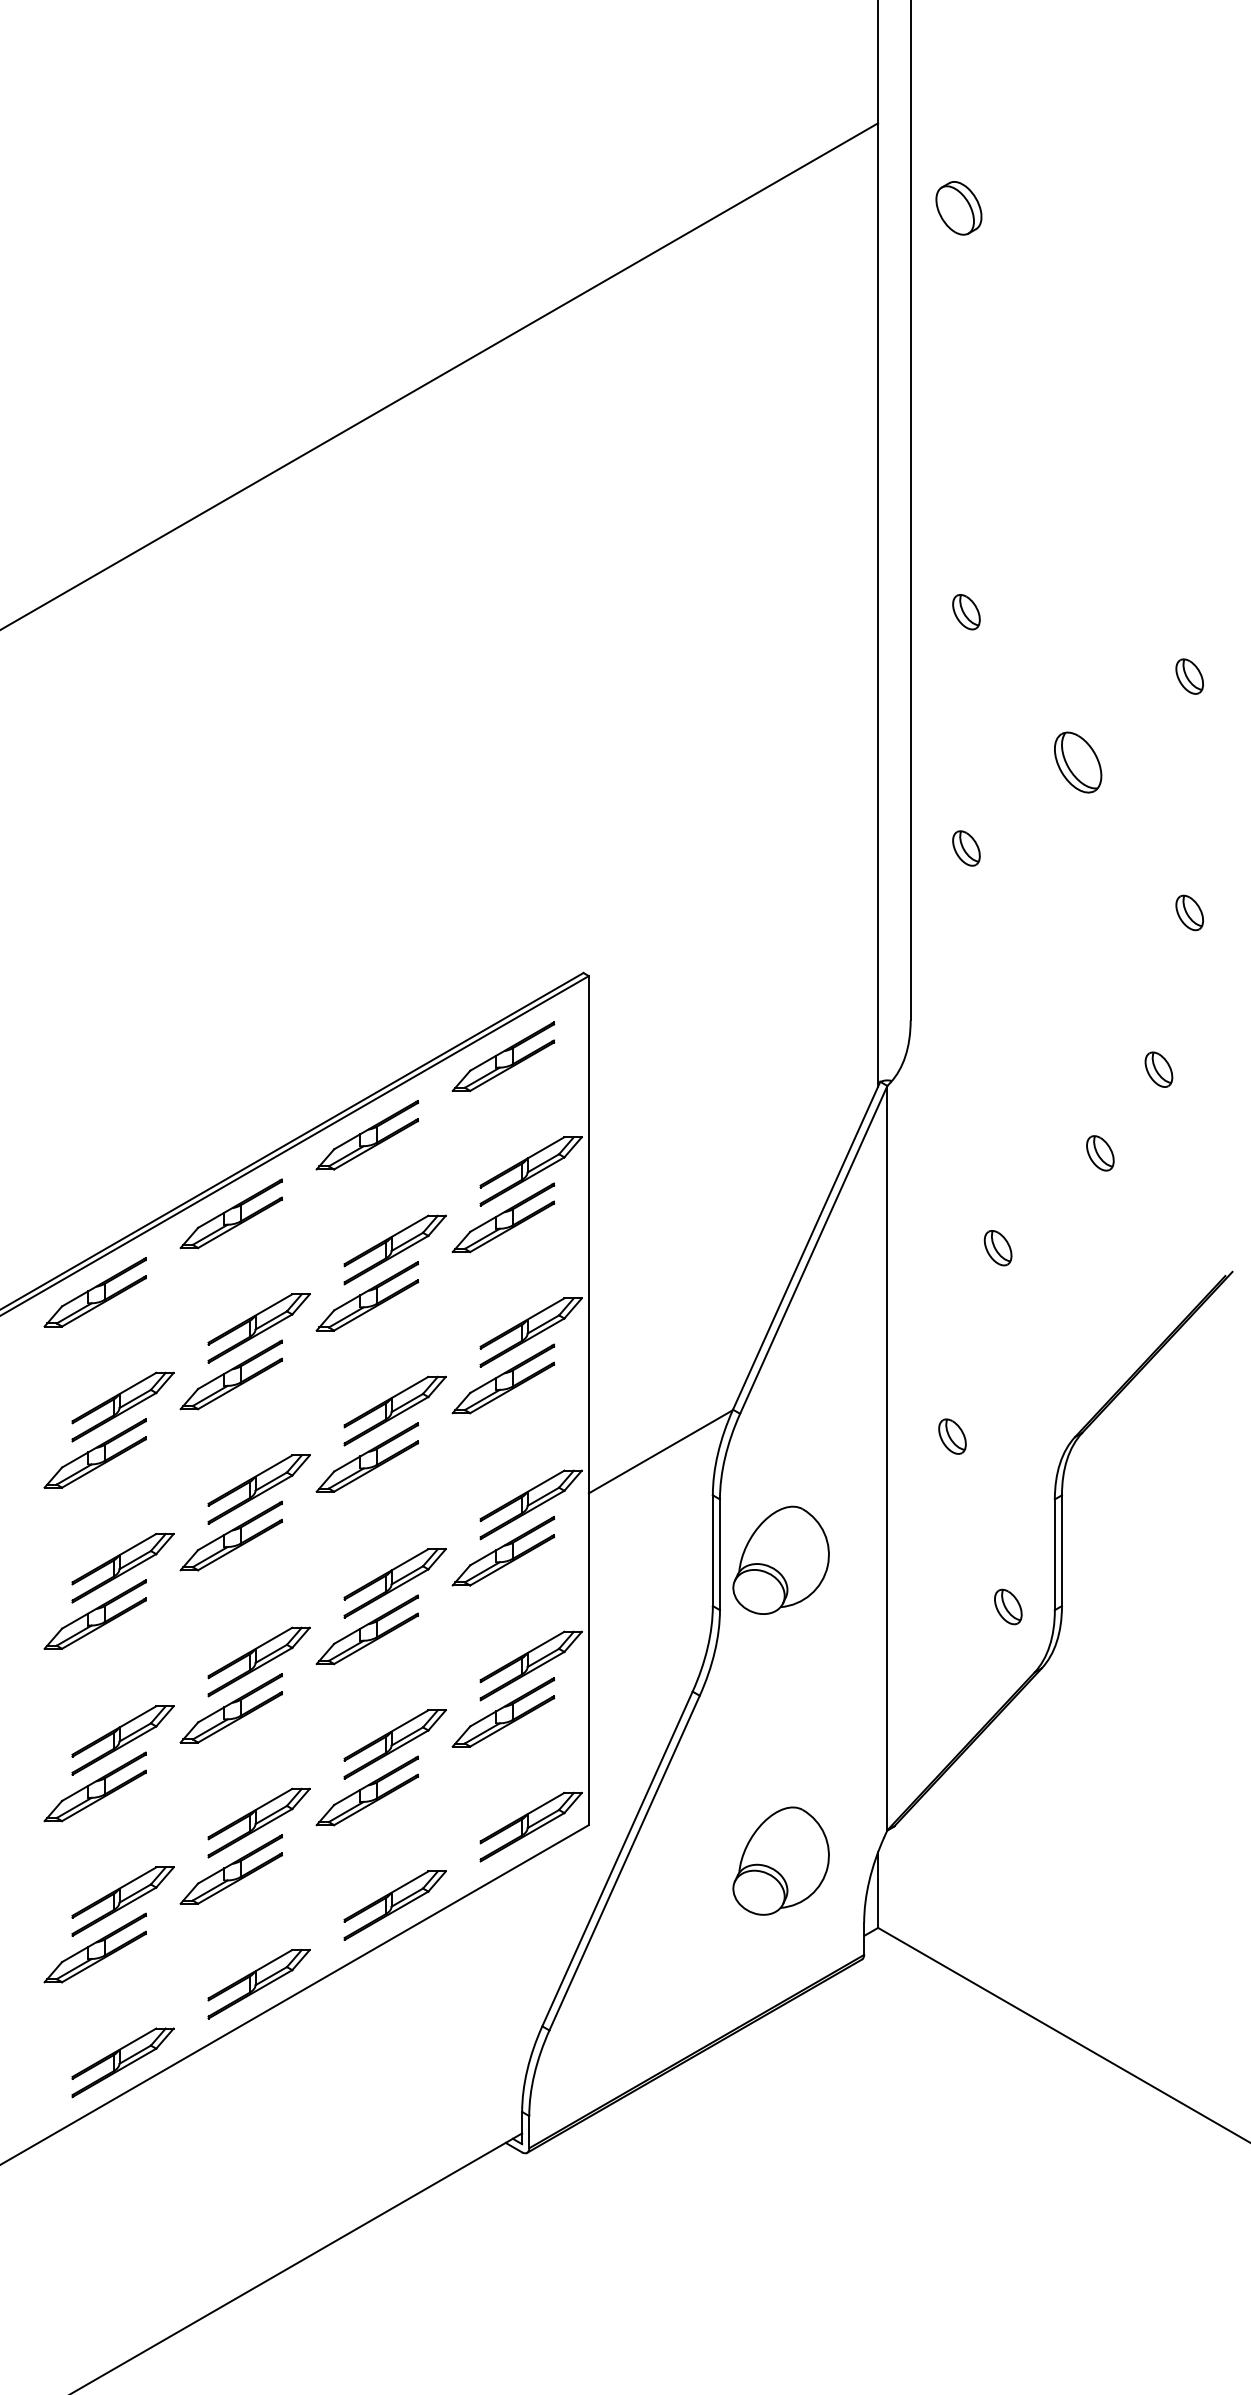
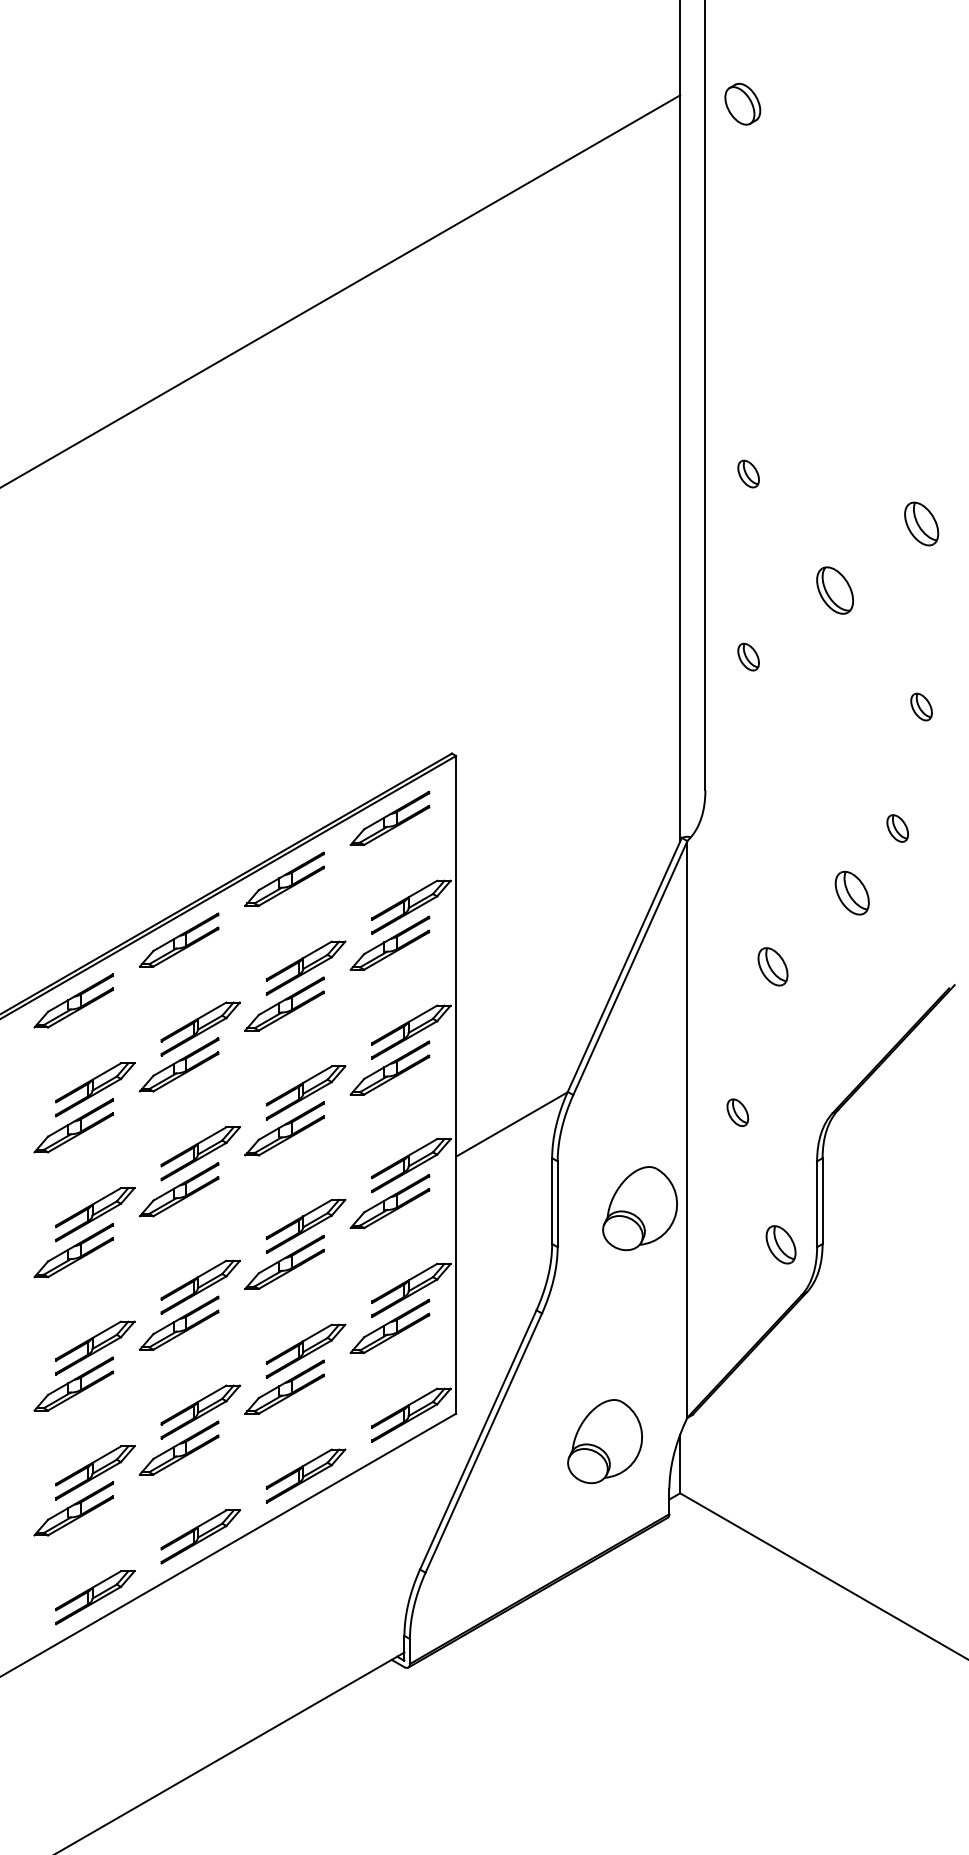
part: (958, 207) -> (742, 103), moved
part: (1189, 675) -> (921, 523), size x1.6
part: (1100, 1153) -> (852, 893), size x1.6
part: (998, 1247) -> (773, 966), size x1.4
part: (780, 1560) -> (639, 1208), moved
part: (1007, 1606) -> (780, 1244), size x1.4

